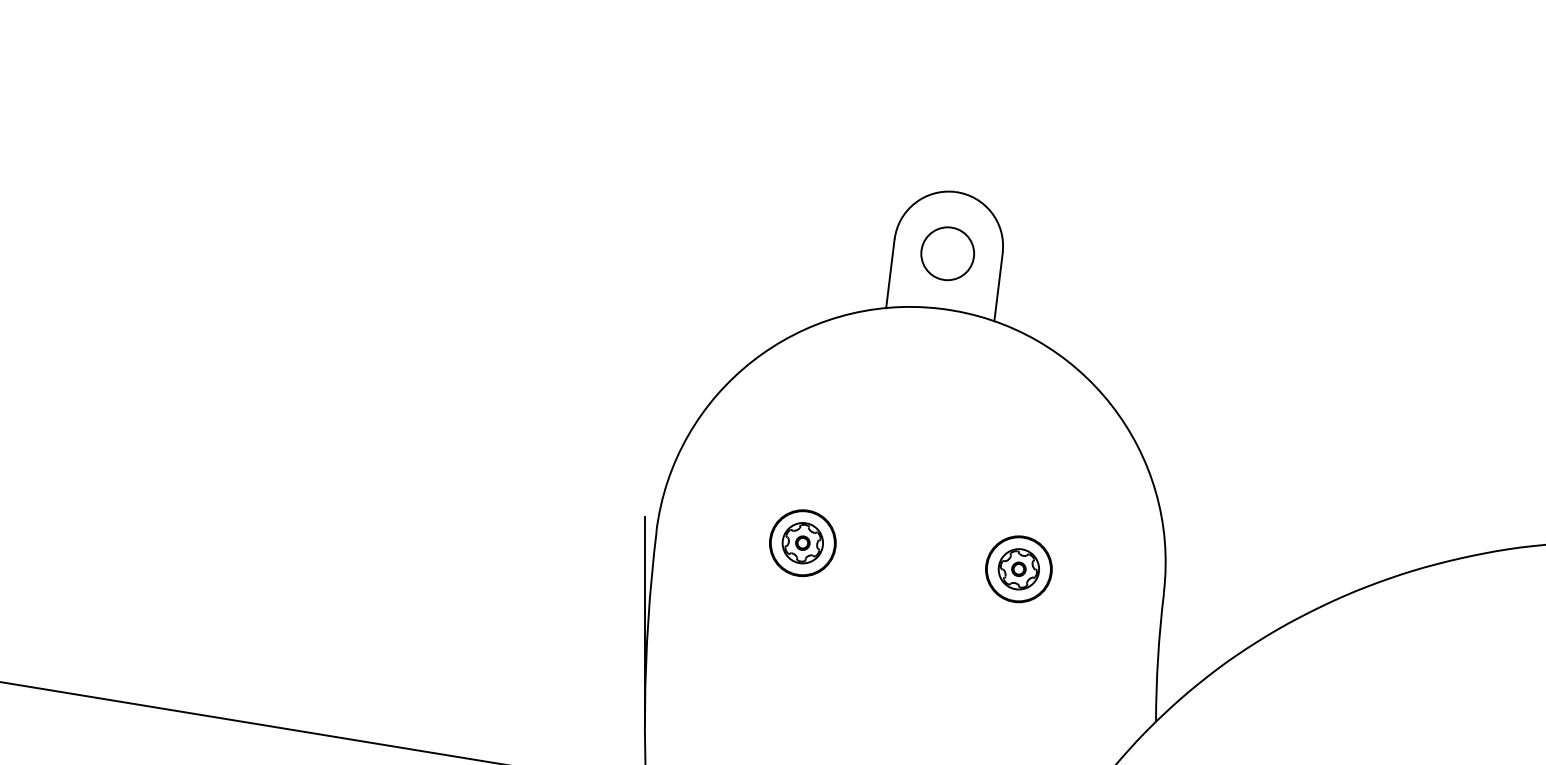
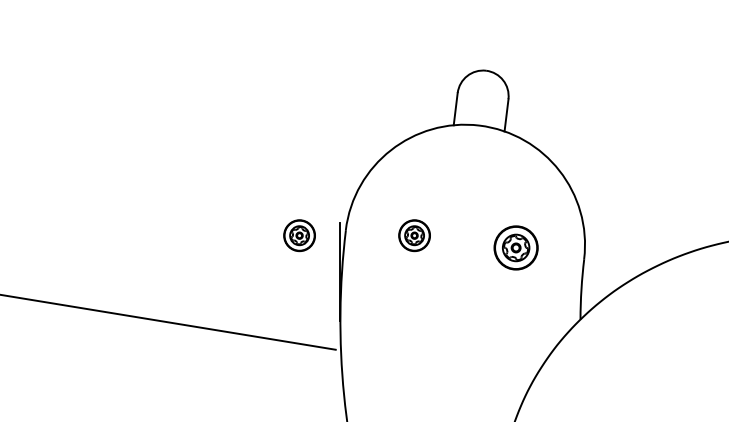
circle: (947, 253) -> (482, 99), removed
part: (557, 542) -> (299, 235), added
part: (1017, 568) -> (515, 247), size x1.4

